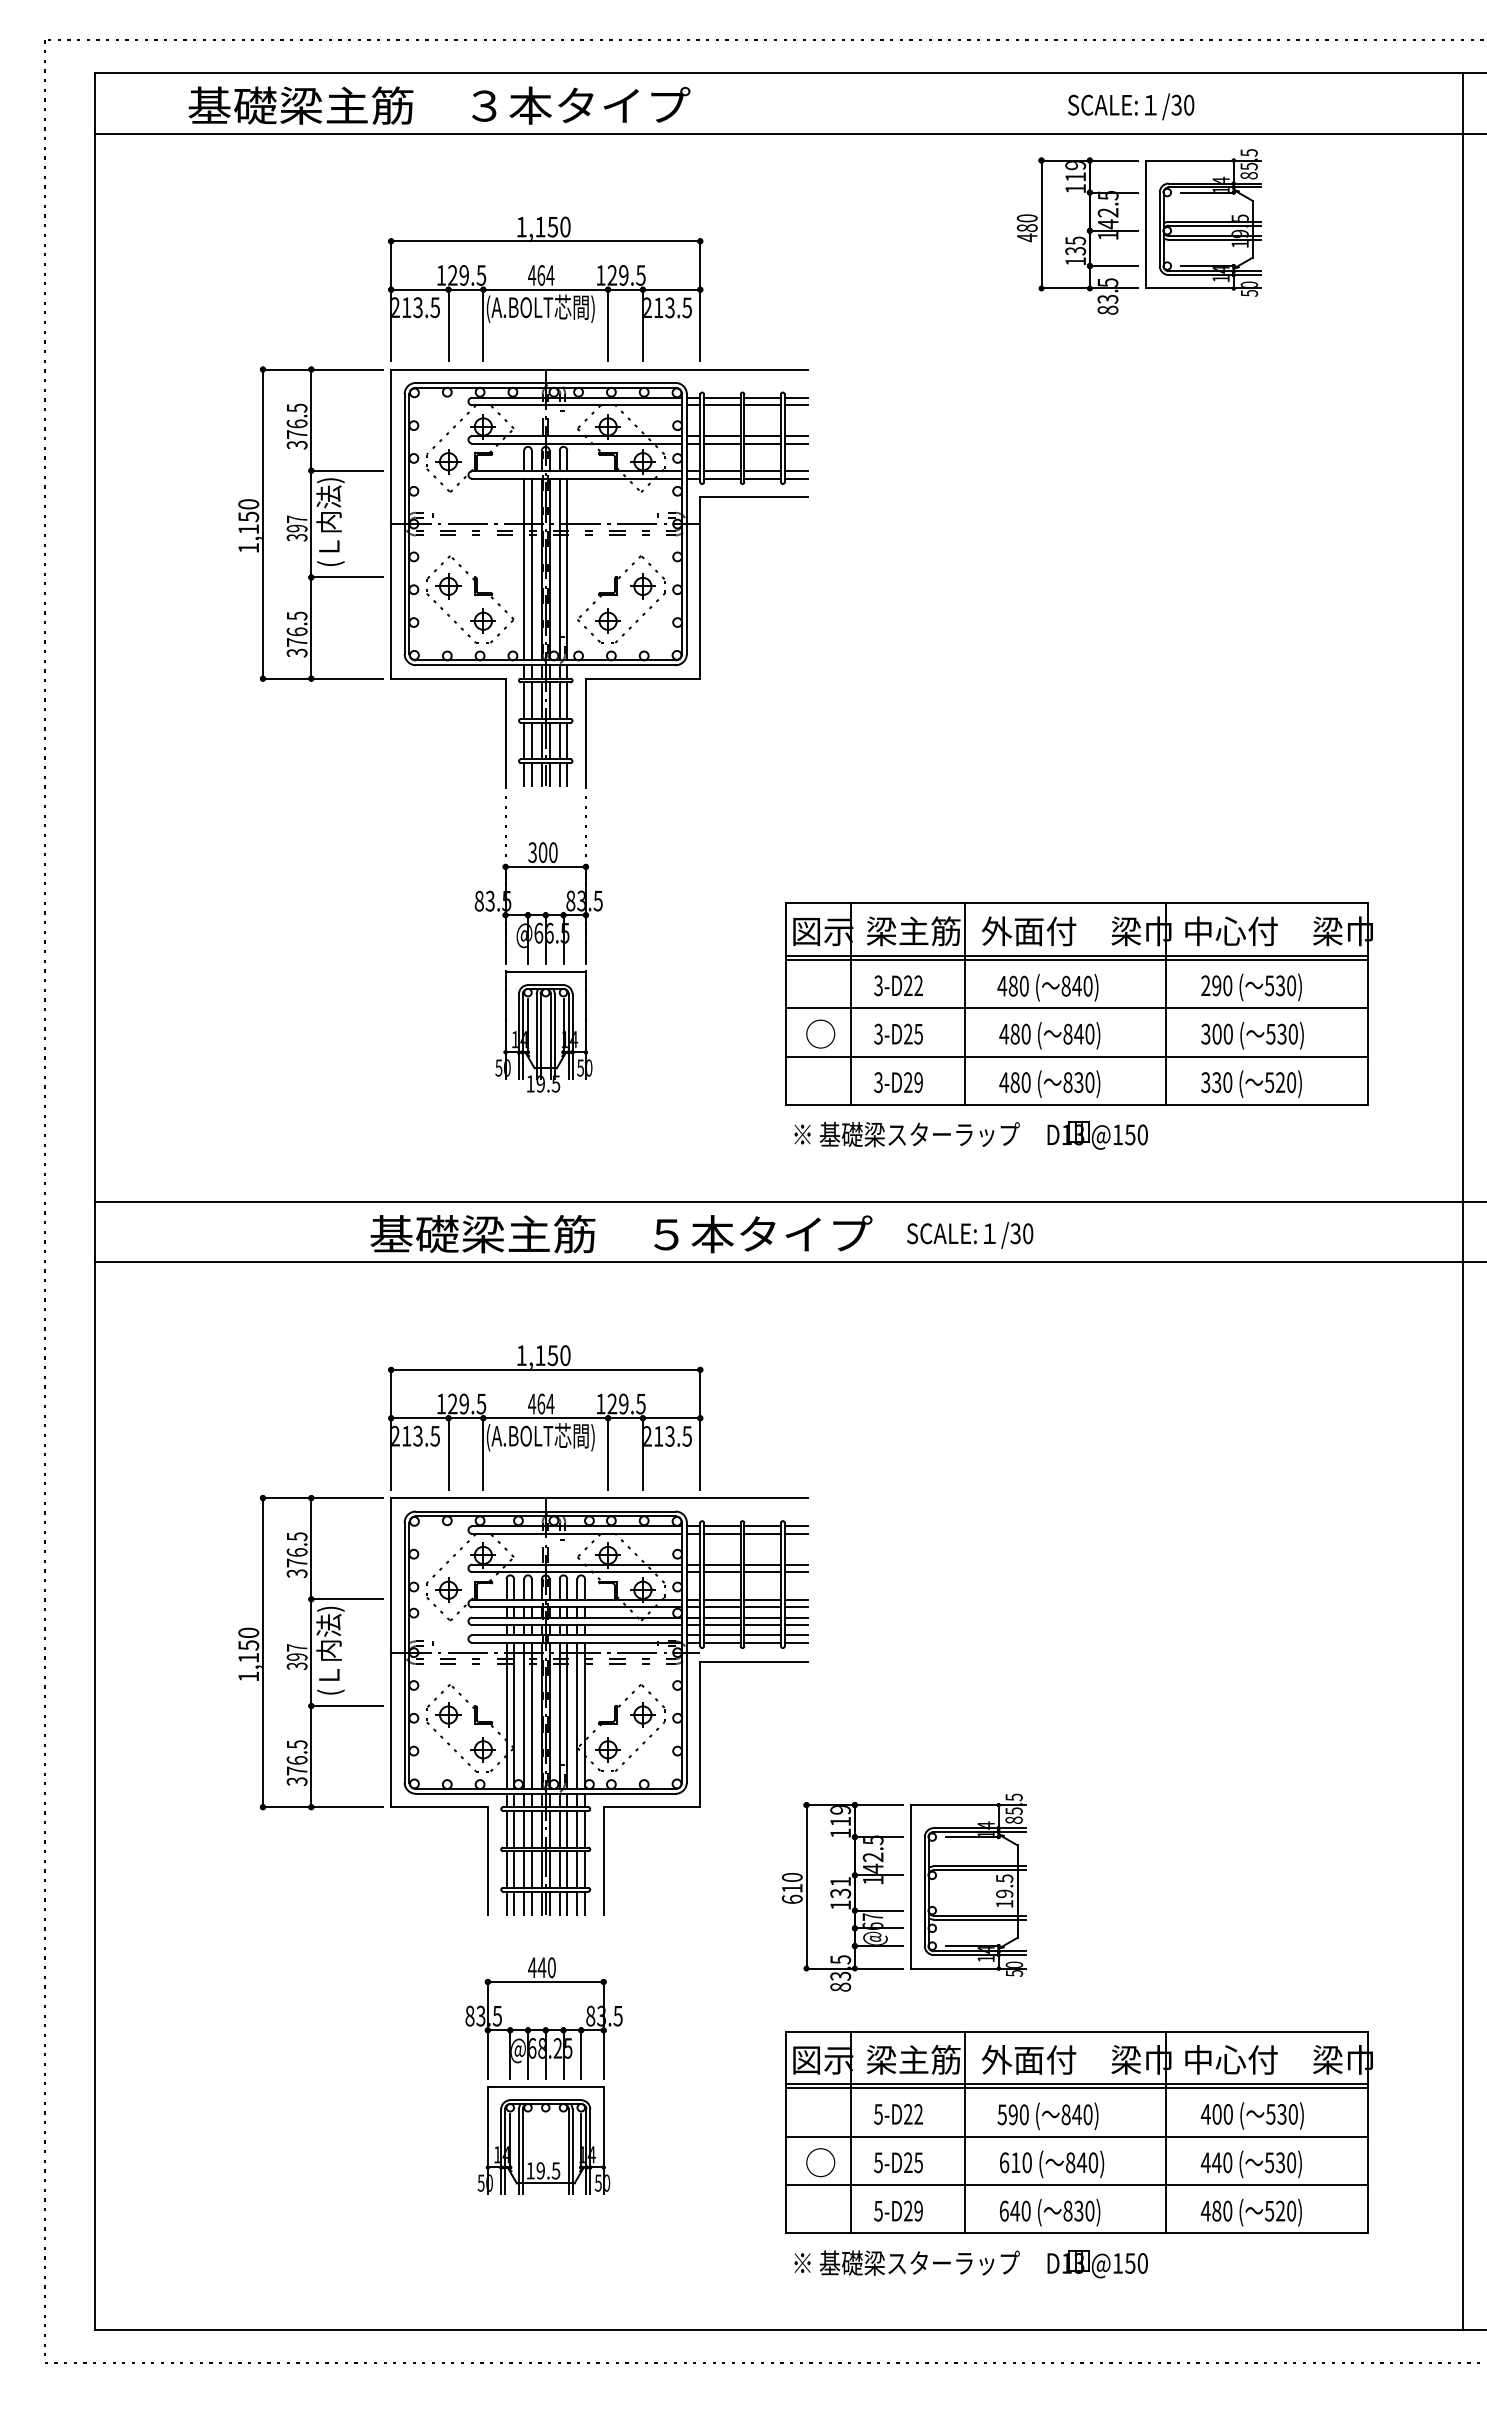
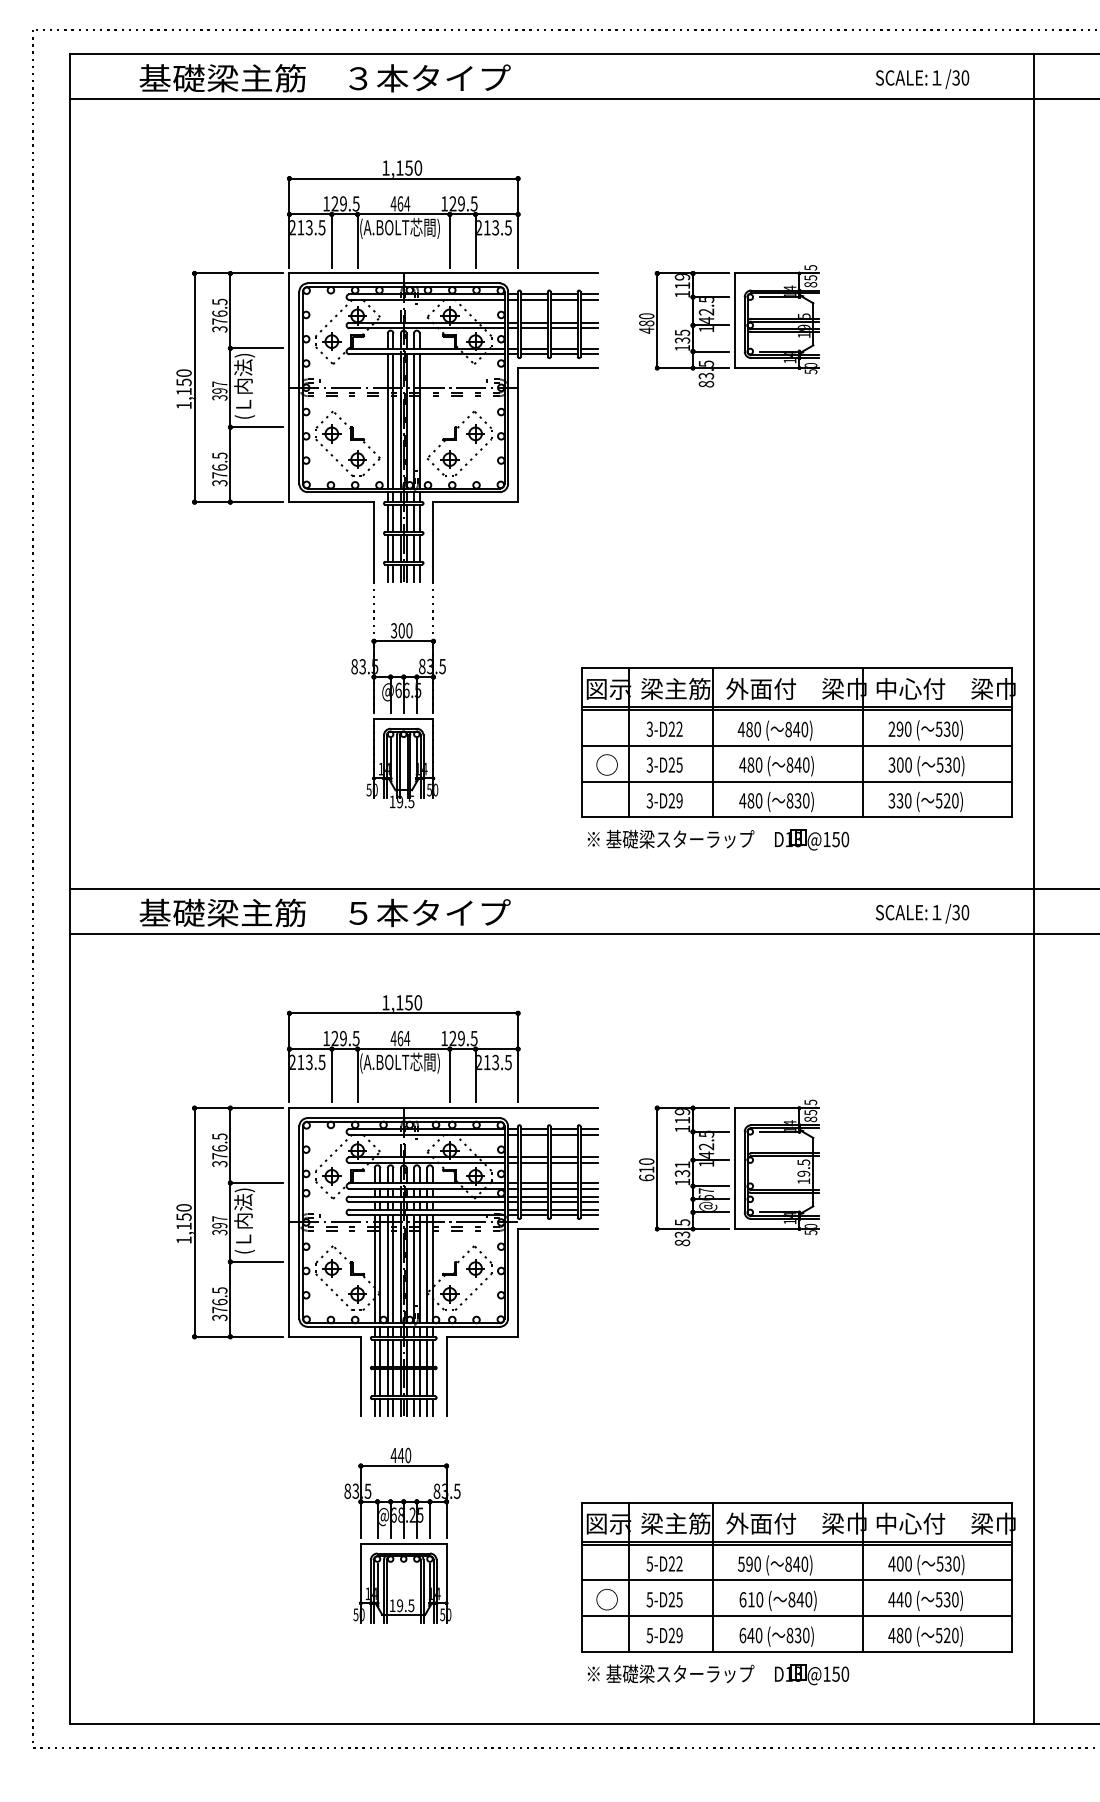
text: (1131, 106) -> (922, 78), moved
part: (1138, 231) -> (728, 325), moved
line: (1463, 1201) -> (1034, 888), moved
text: (621, 1234) -> (325, 913), moved
text: (970, 1235) -> (922, 913), moved
part: (910, 1892) -> (734, 1172), moved

